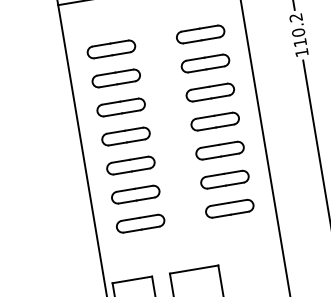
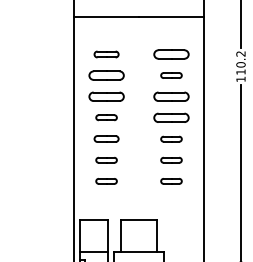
part: (111, 49) -> (106, 54), size x0.7
part: (205, 63) -> (171, 75), size x0.6
part: (125, 136) -> (106, 117), size x0.6
part: (220, 151) -> (171, 139), size x0.6
part: (130, 164) -> (106, 138), size x0.7
part: (225, 180) -> (171, 160), size x0.6
part: (135, 195) -> (106, 160), size x0.6
part: (229, 209) -> (171, 181), size x0.6
part: (140, 224) -> (106, 181), size x0.6

